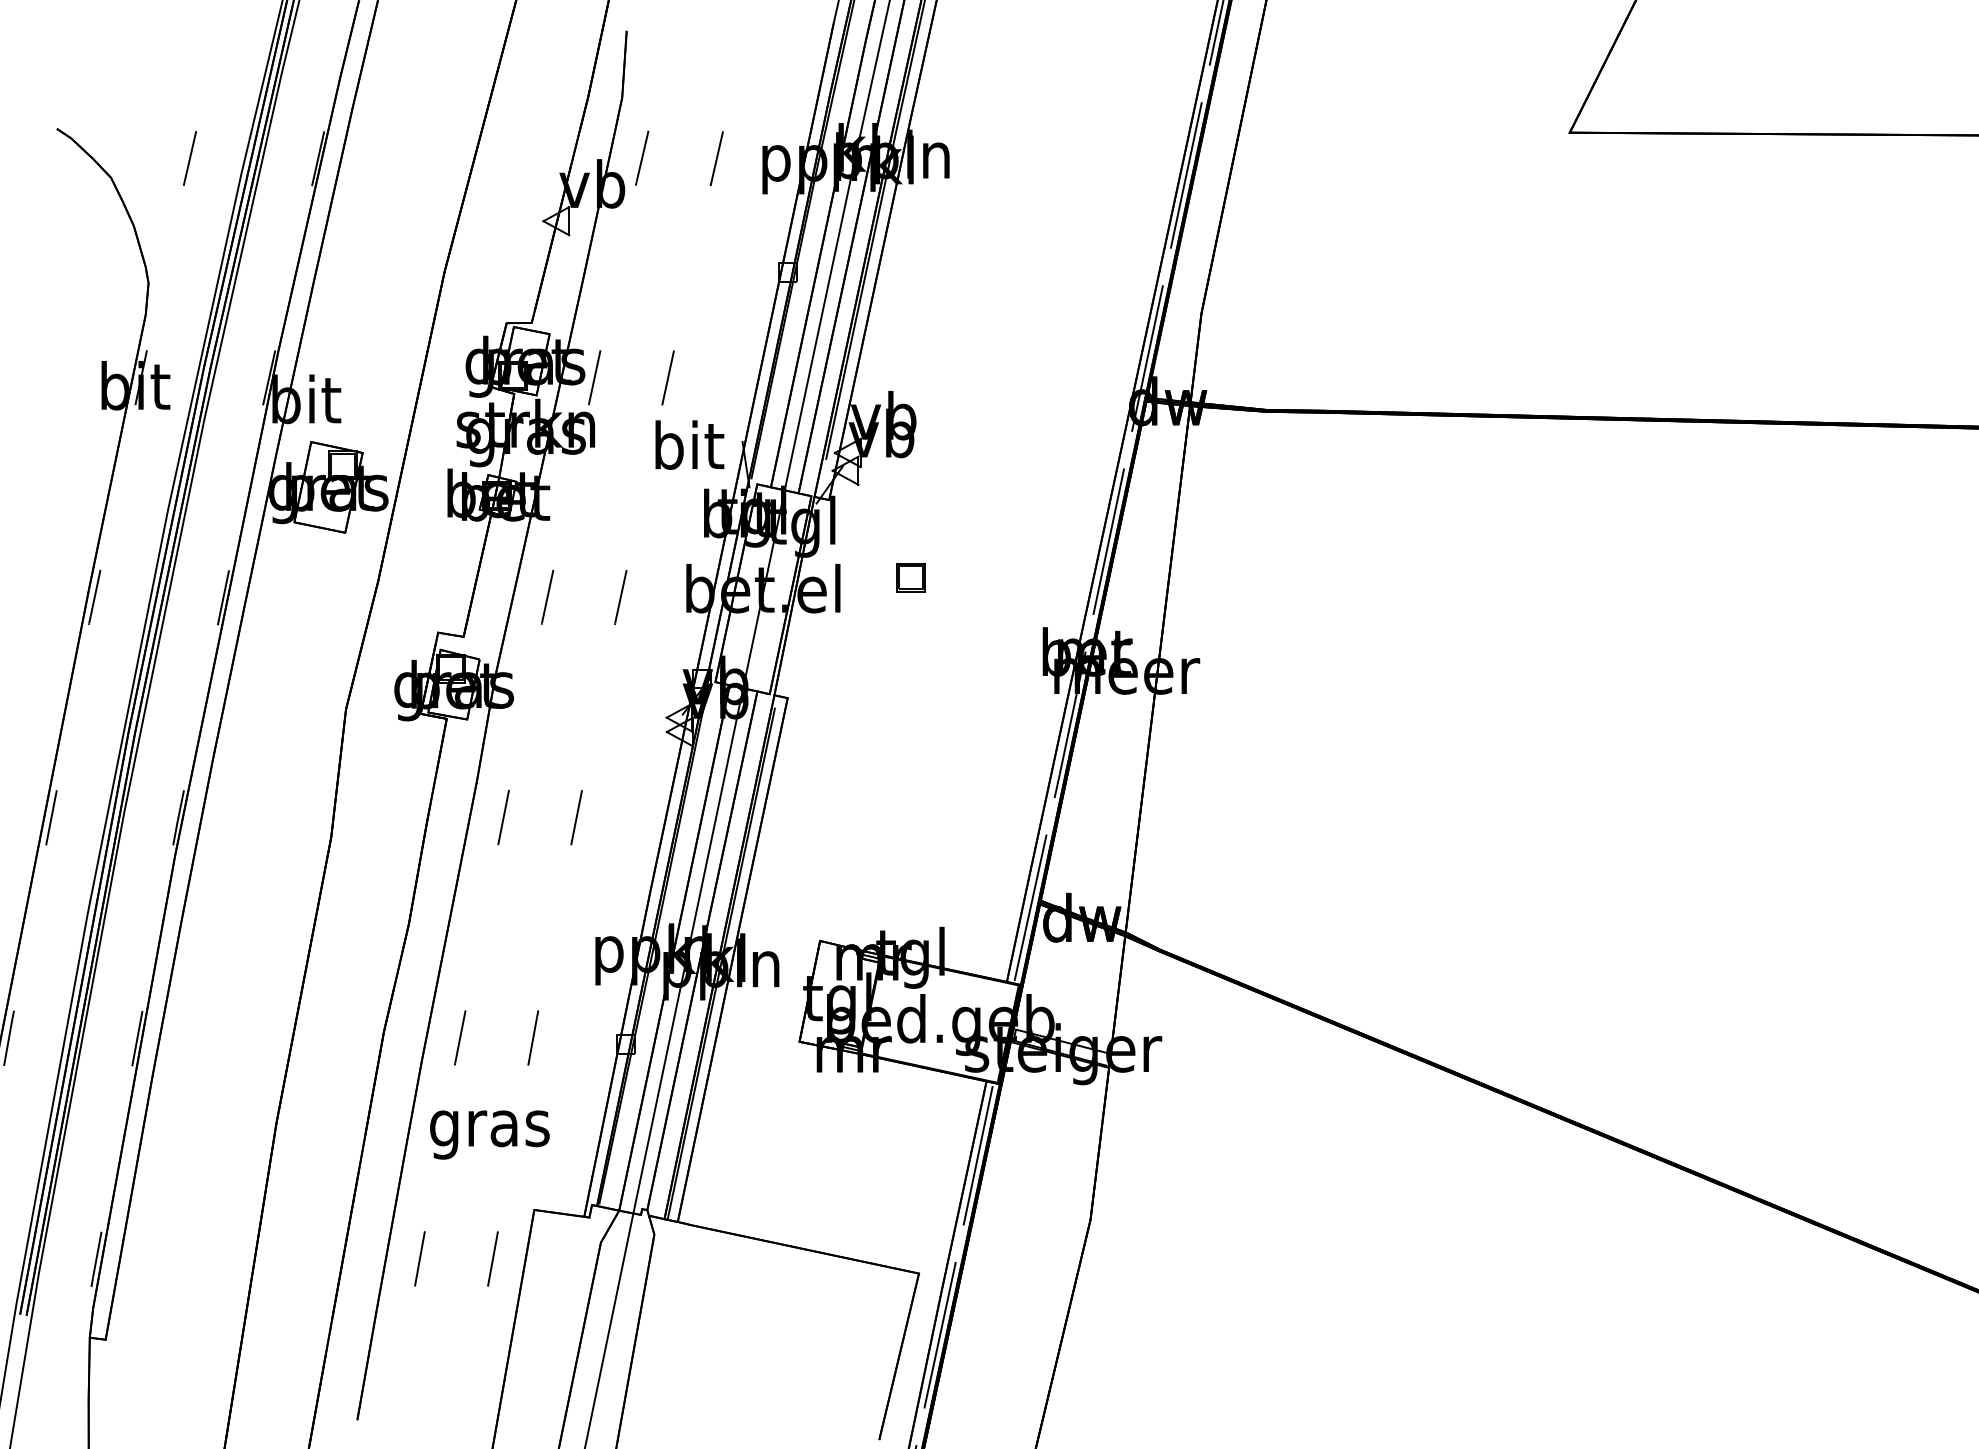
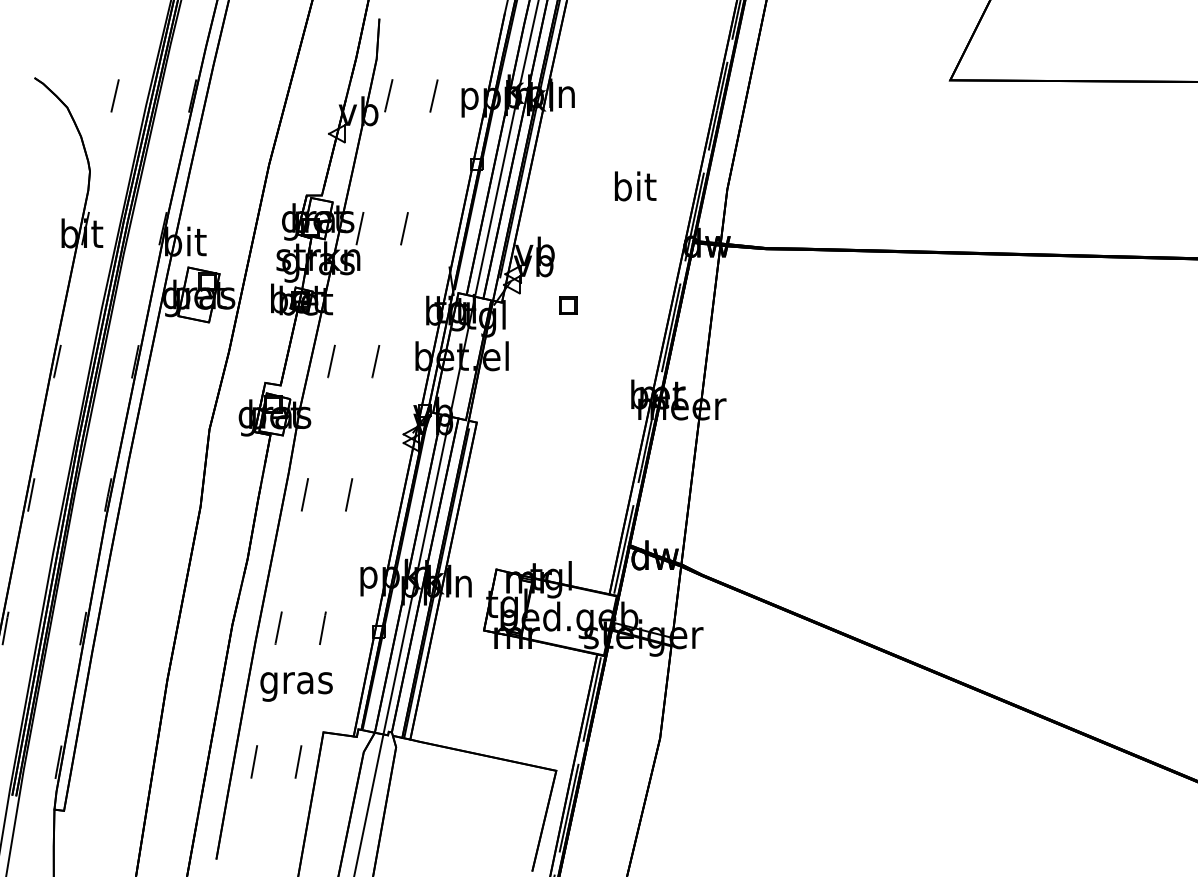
text: (689, 445) -> (635, 186), moved
part: (911, 577) -> (568, 305), moved

